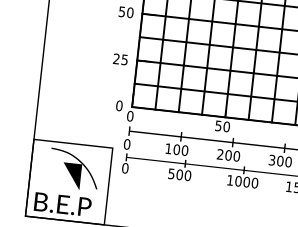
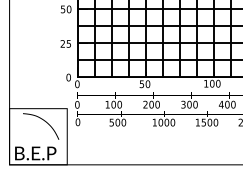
fill: (71, 175) -> (39, 131), removed

